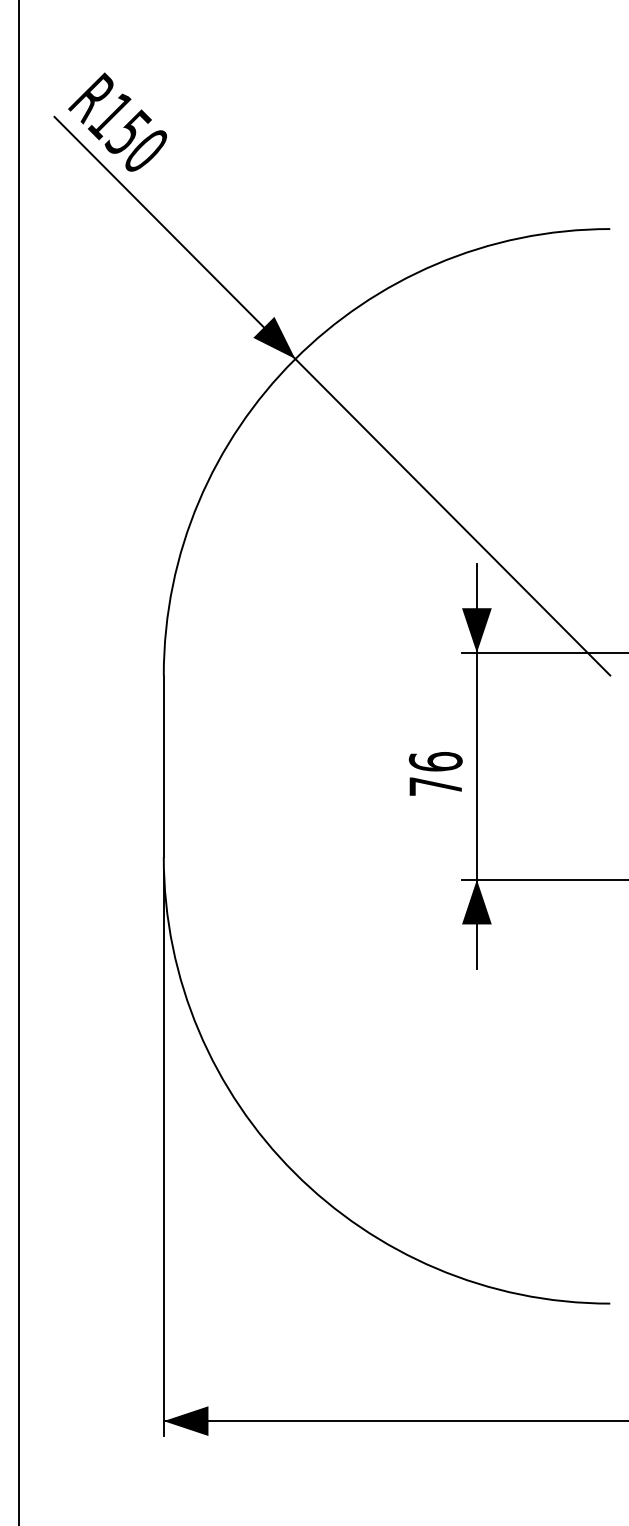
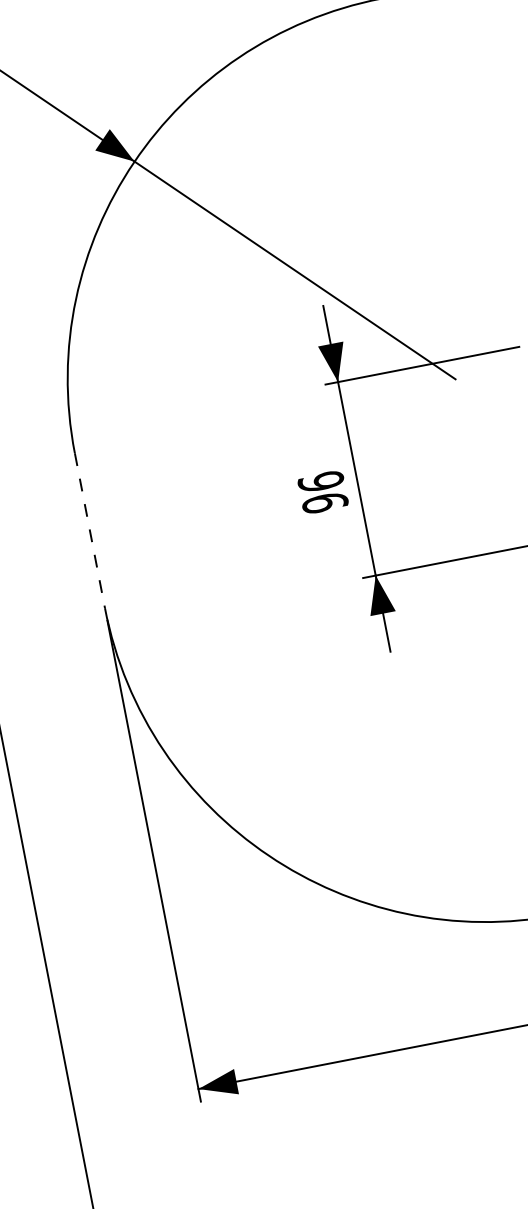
line: (163, 766) -> (89, 530), solid -> dashed
text: (435, 786) -> (324, 502), 76 -> 96

